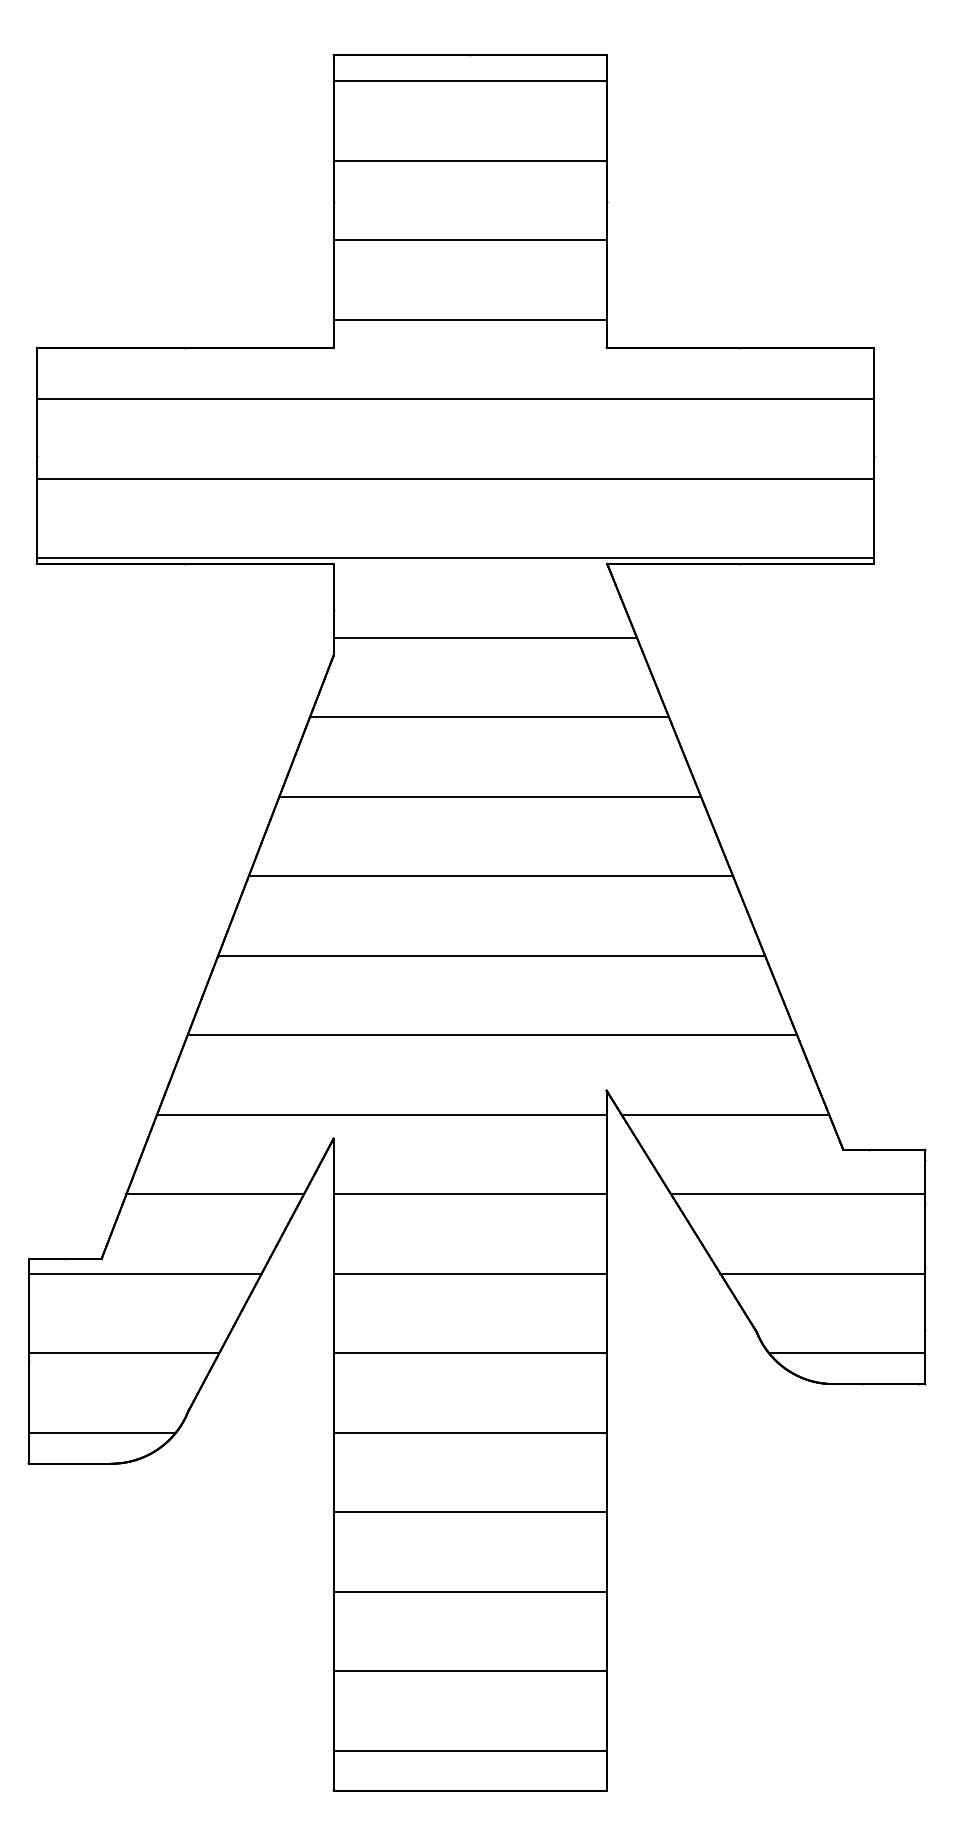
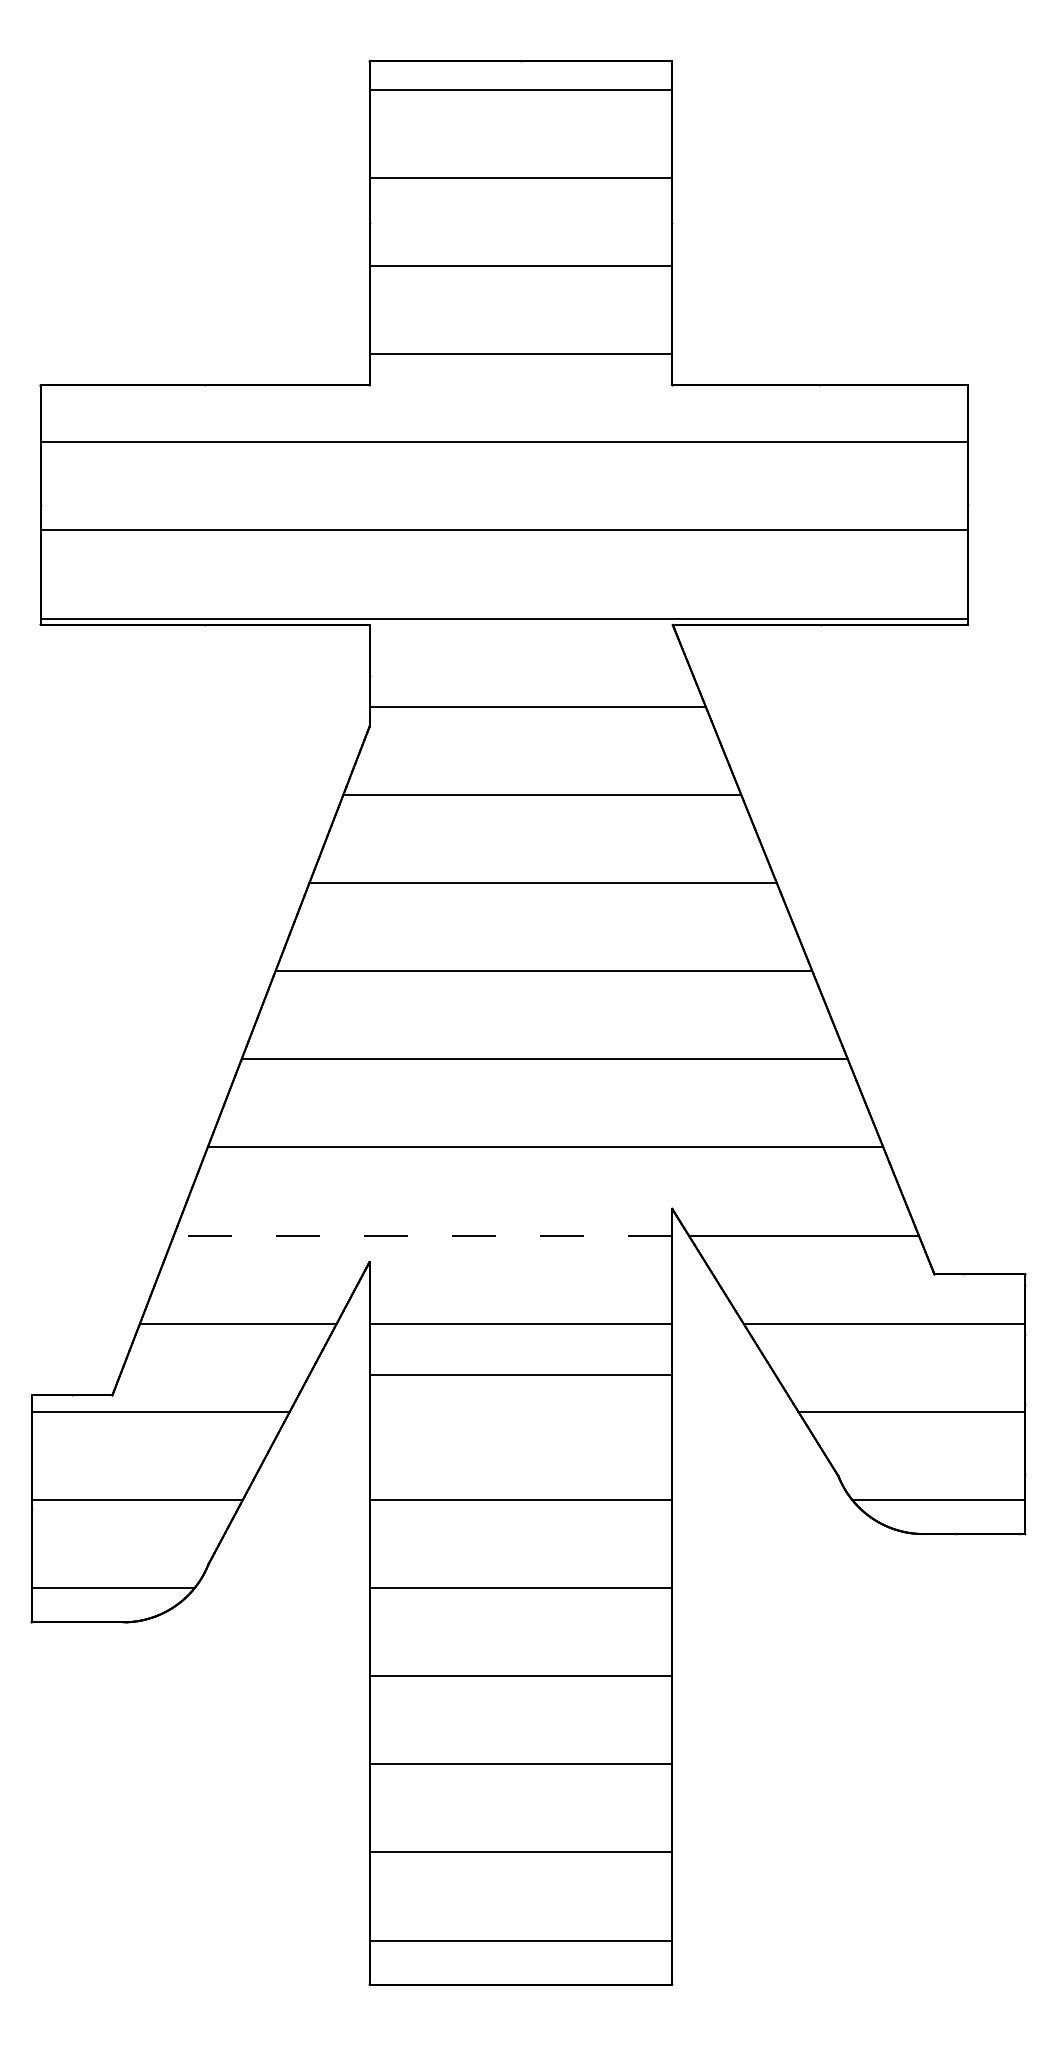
line: (381, 1114) -> (422, 1235), solid -> dashed
line: (469, 1273) -> (520, 1374), moved

